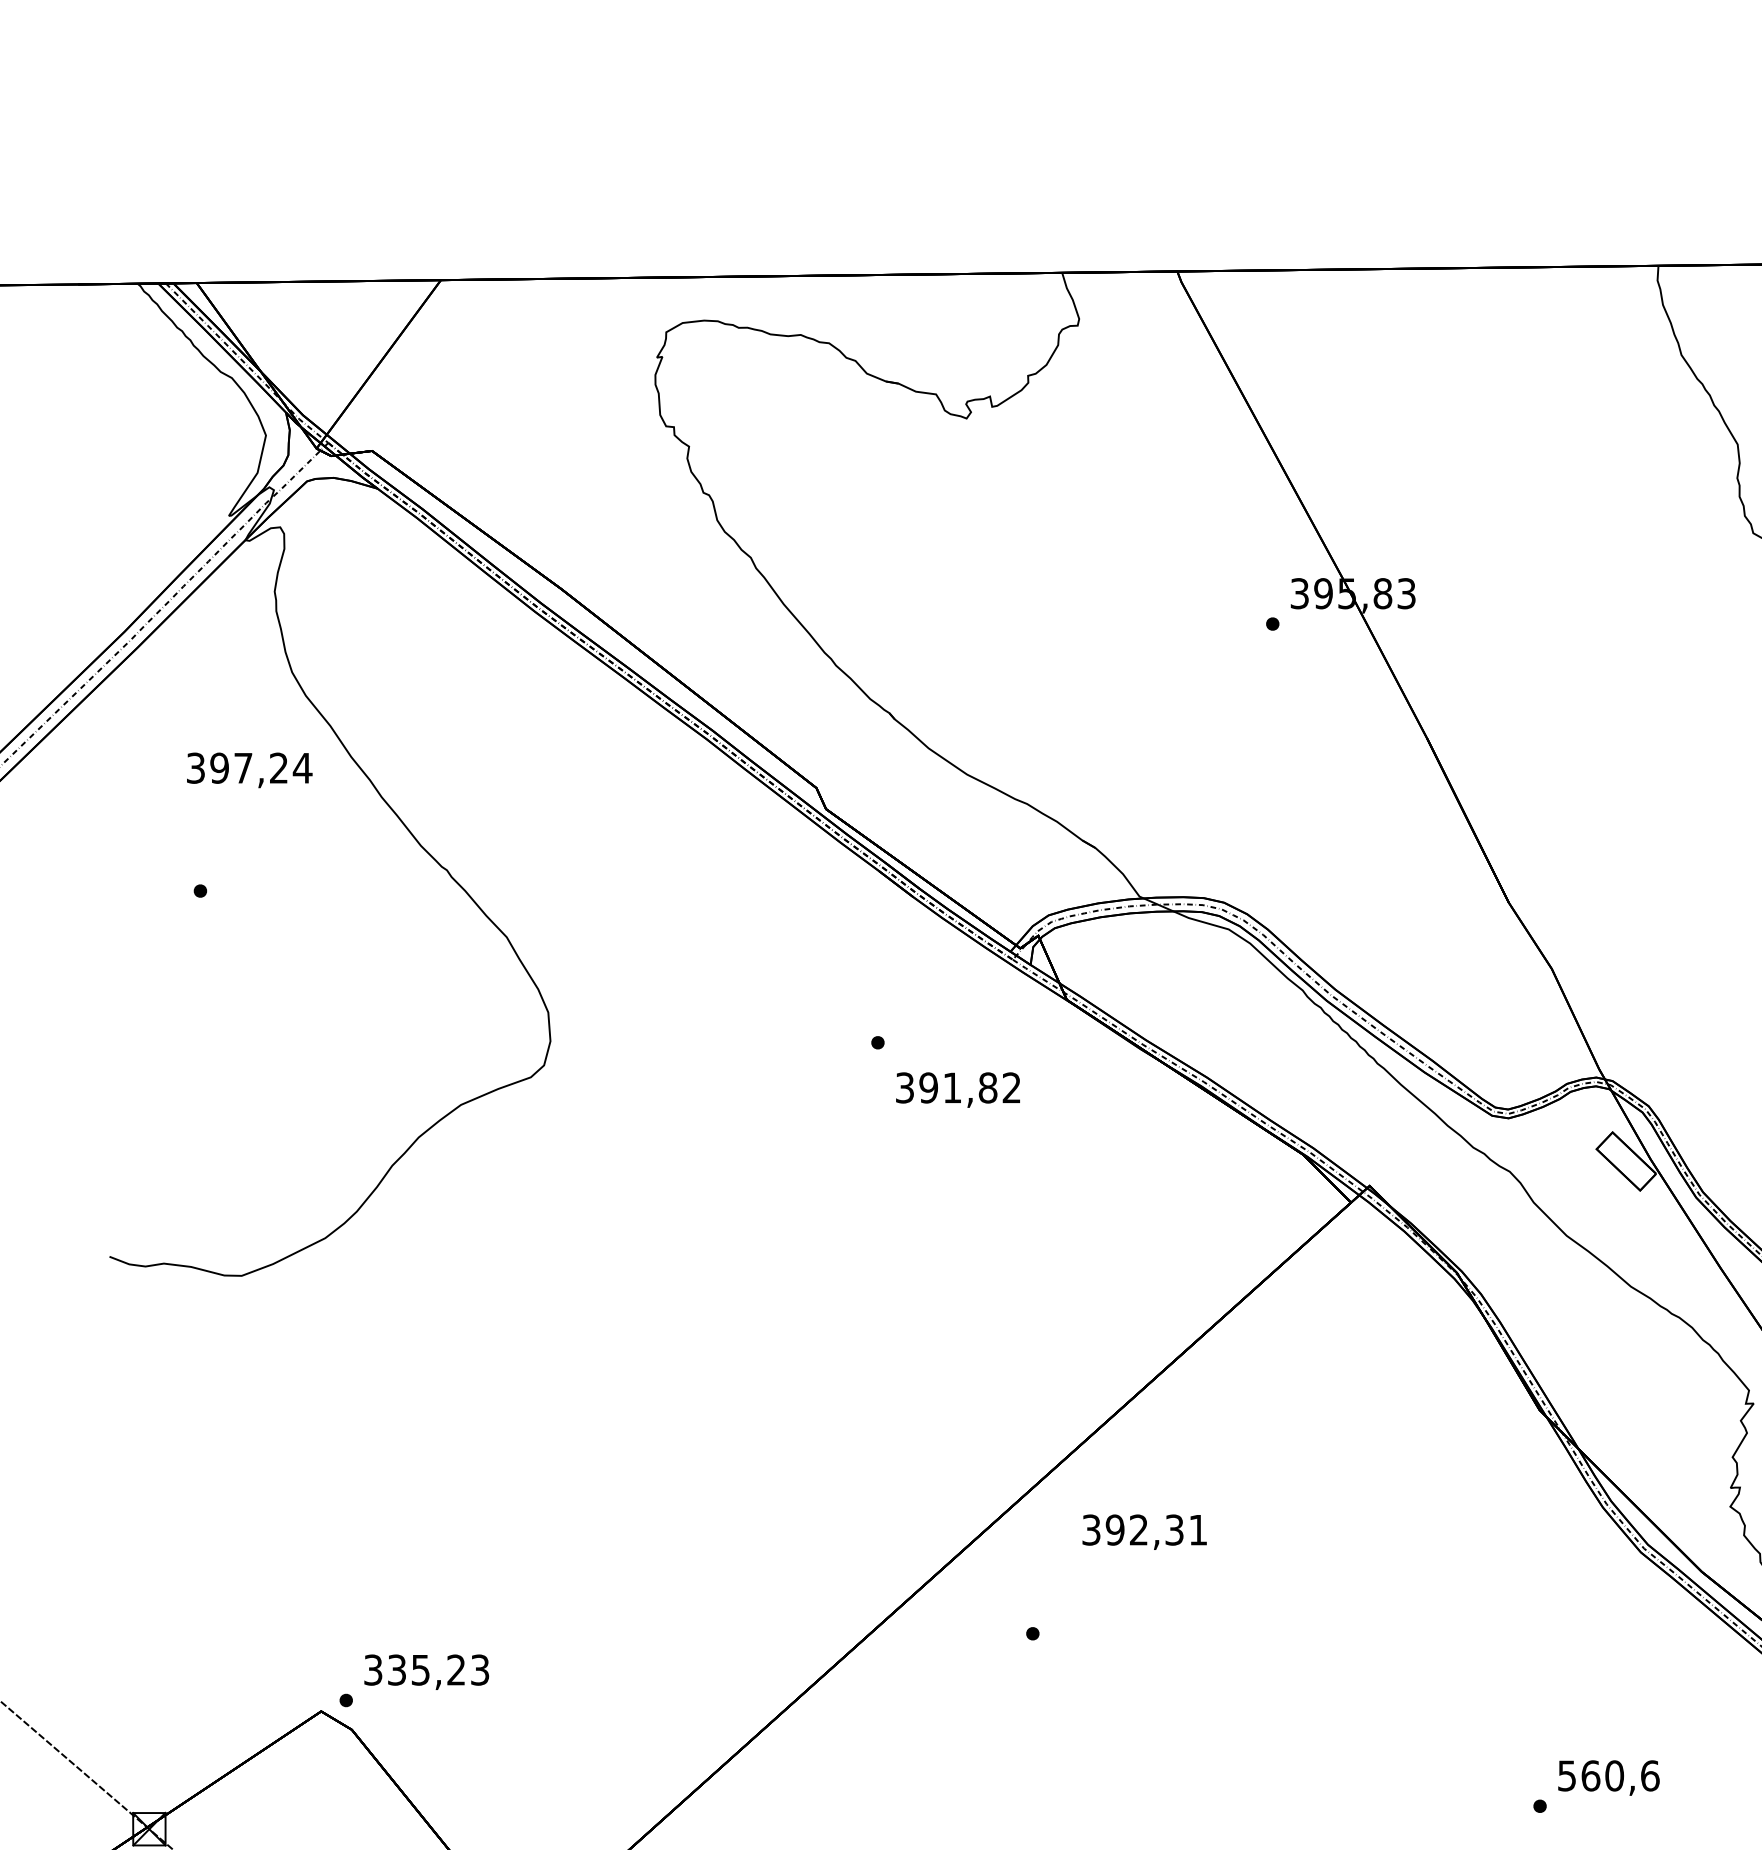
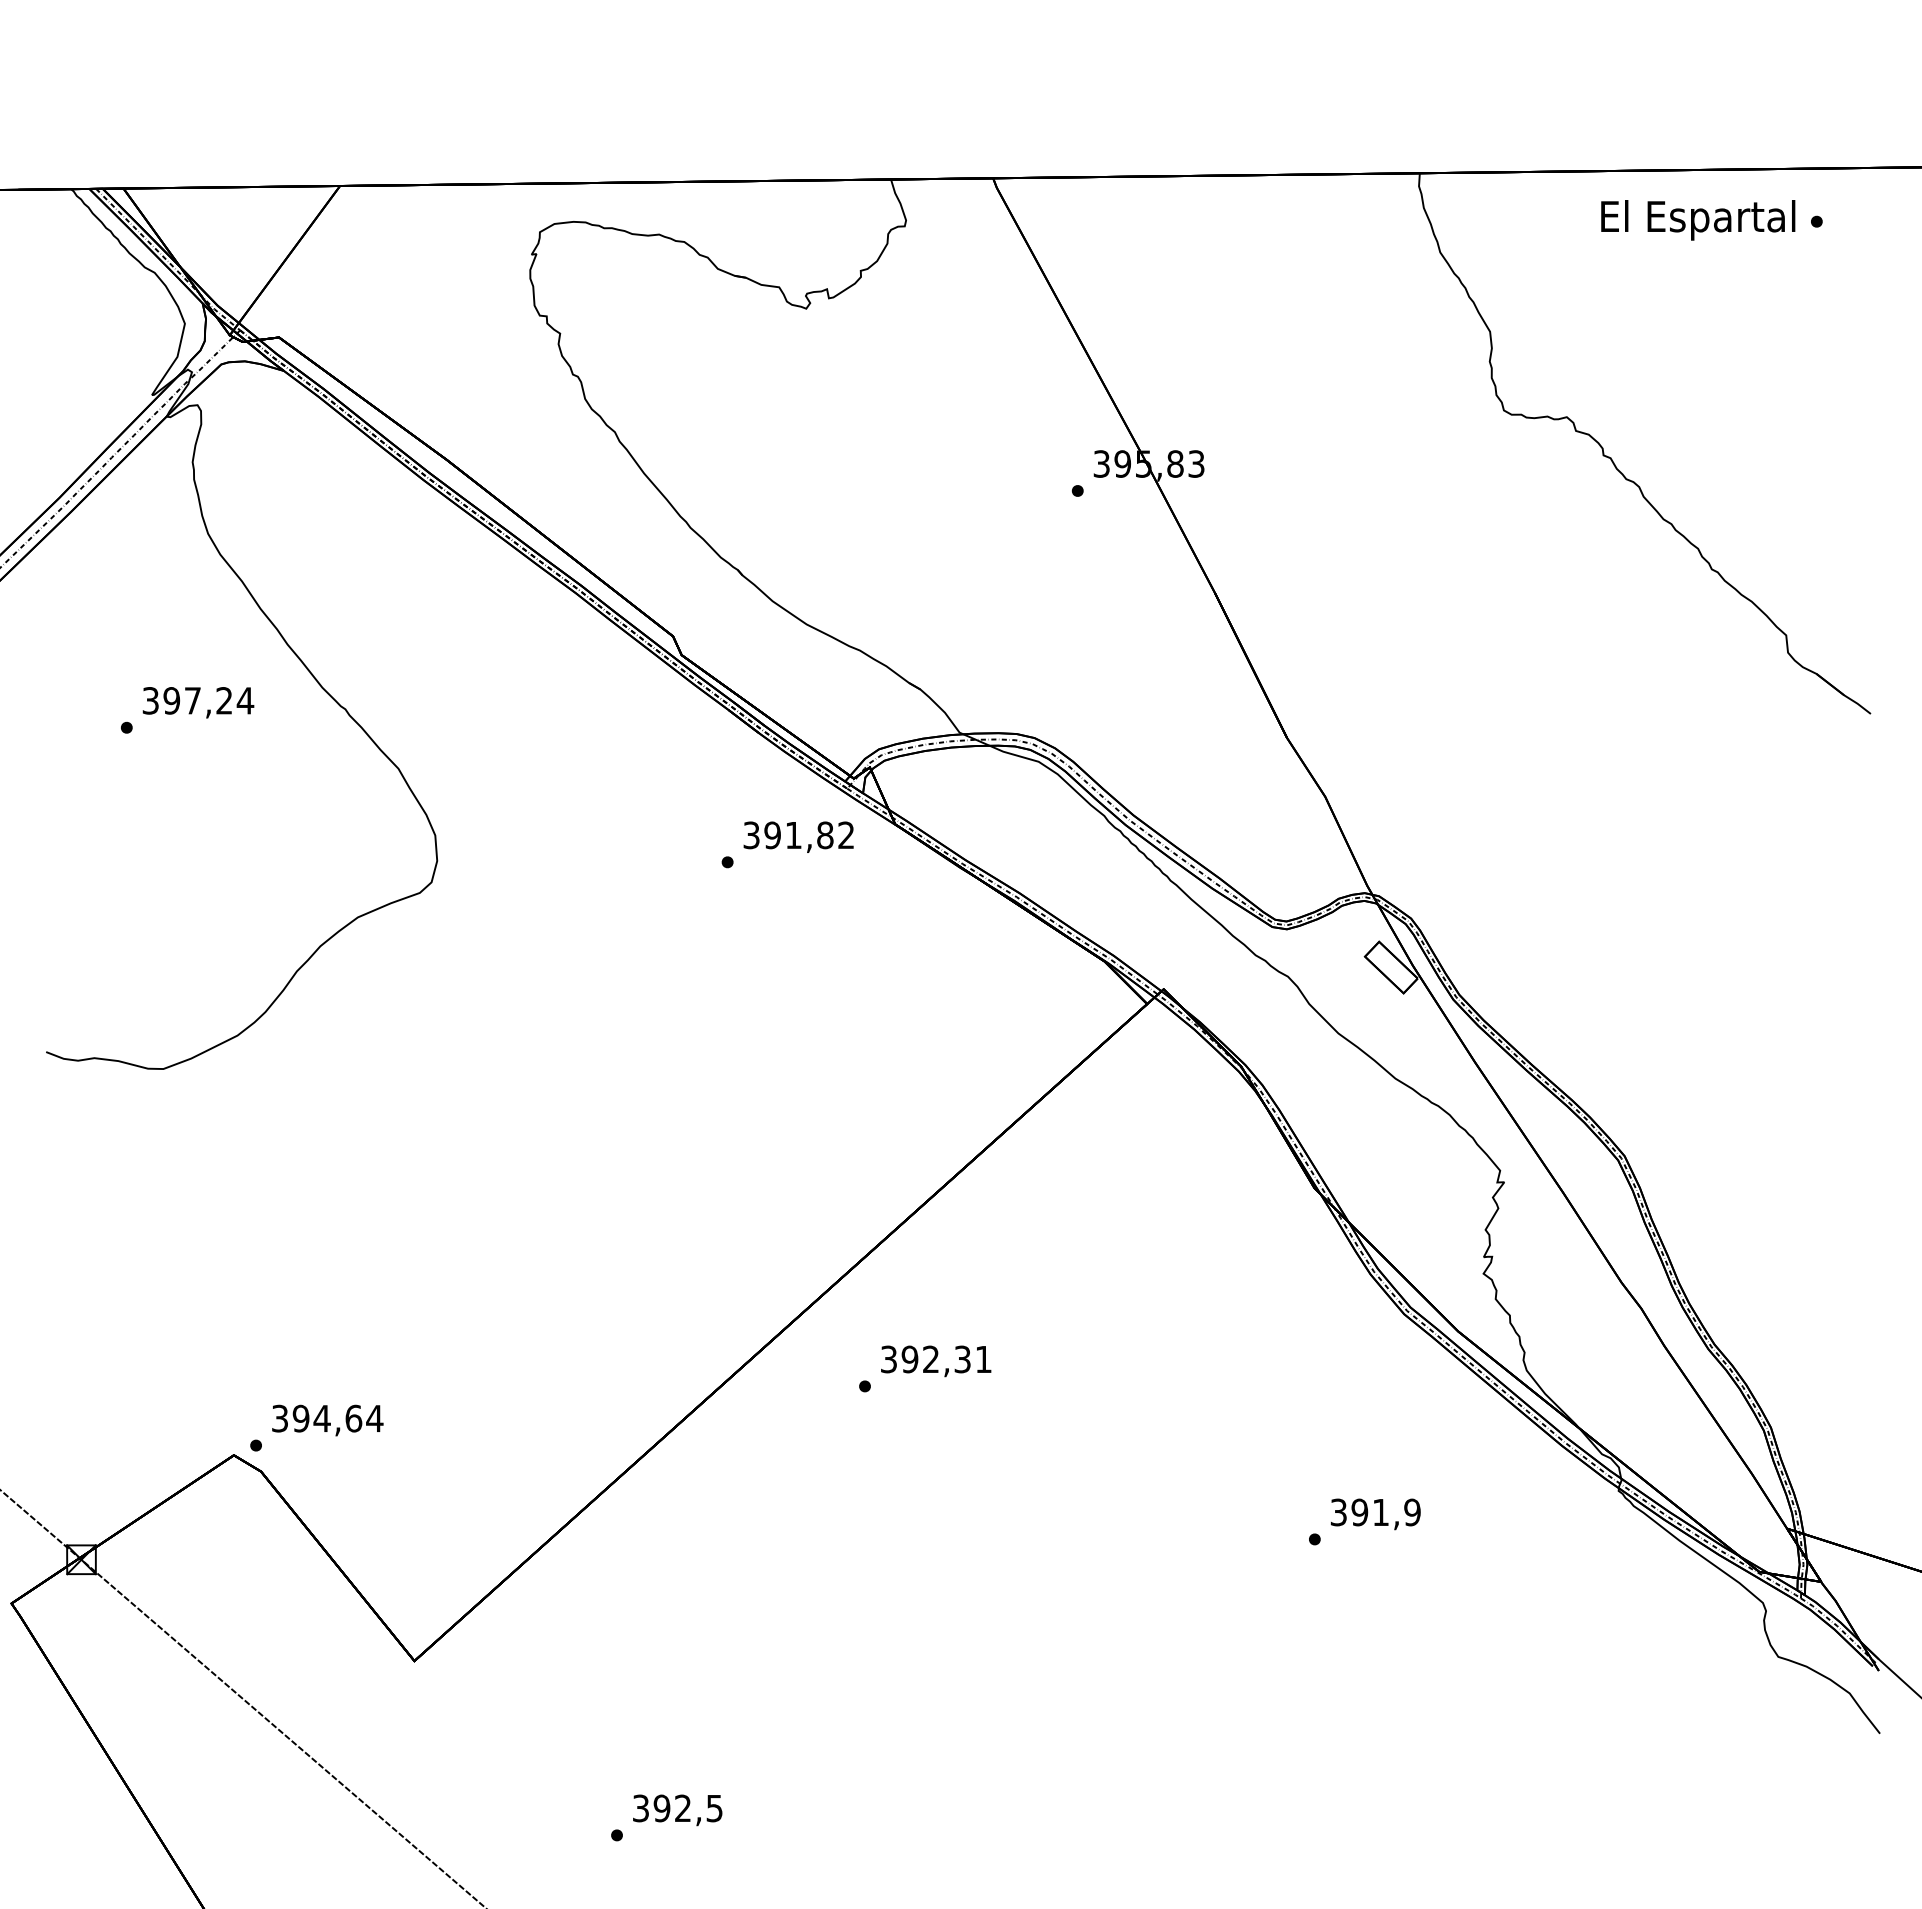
text: (249, 770) -> (198, 702), moved
text: (957, 1089) -> (798, 836), moved
text: (1145, 1532) -> (936, 1361), moved
text: (438, 1669) -> (337, 1418), 335,23 -> 394,64
text: (1608, 1775) -> (1375, 1512), 560,6 -> 391,9

